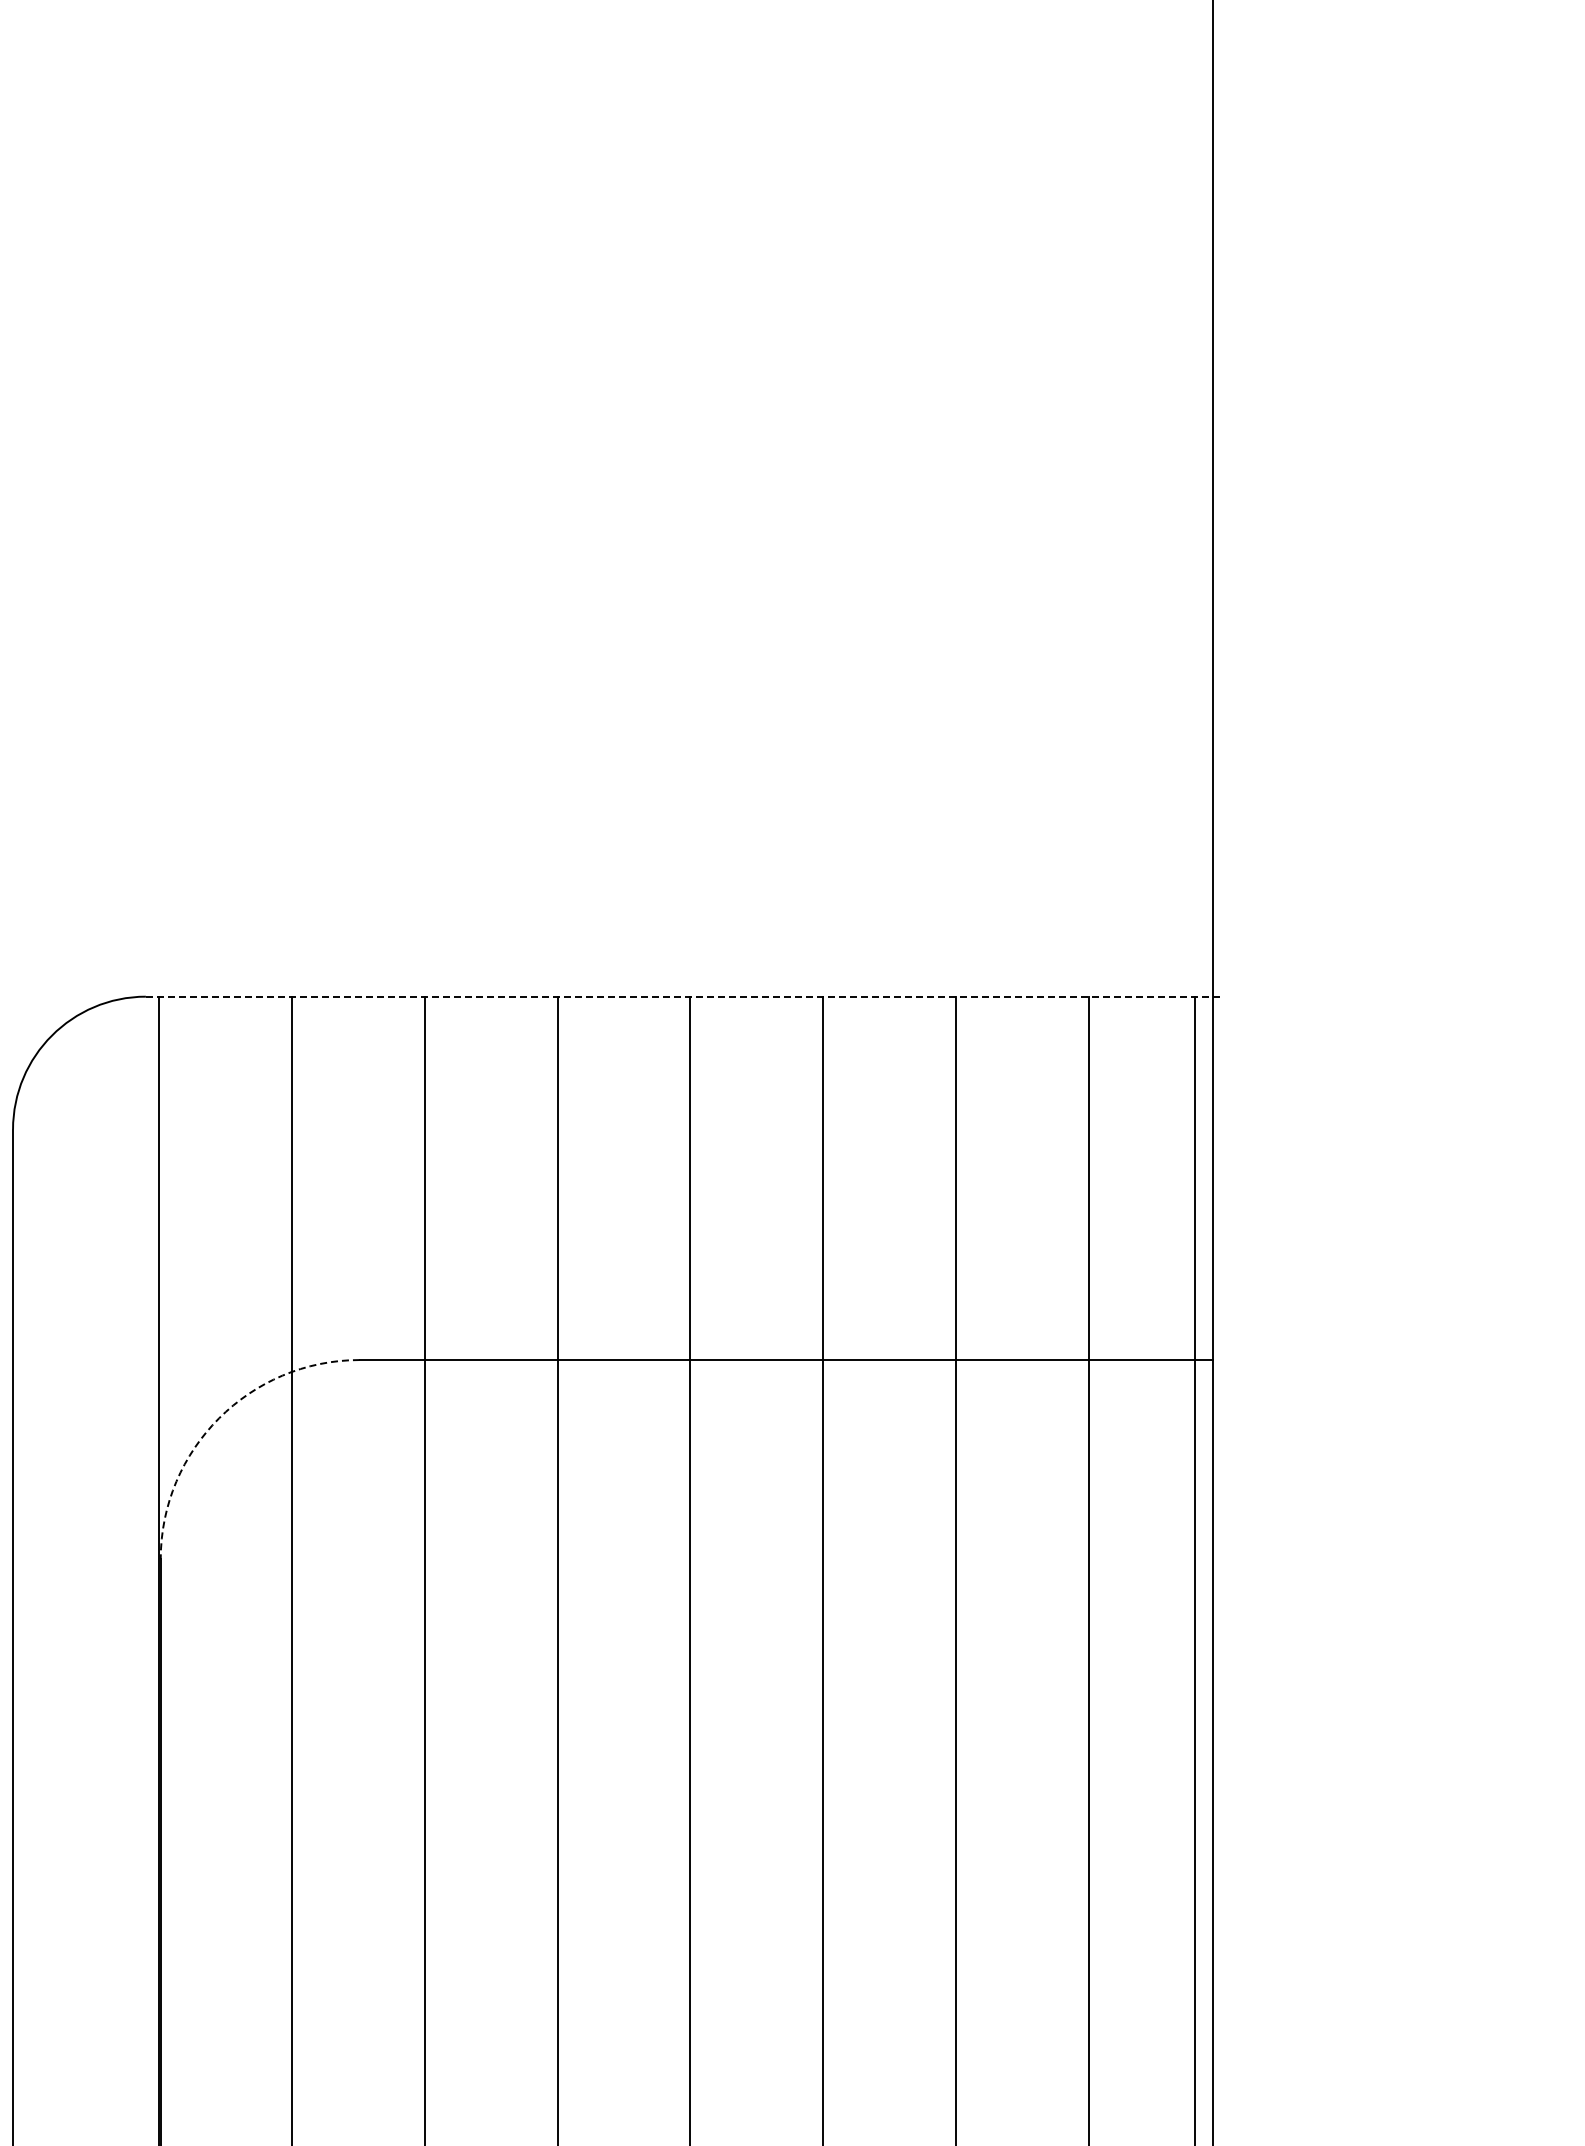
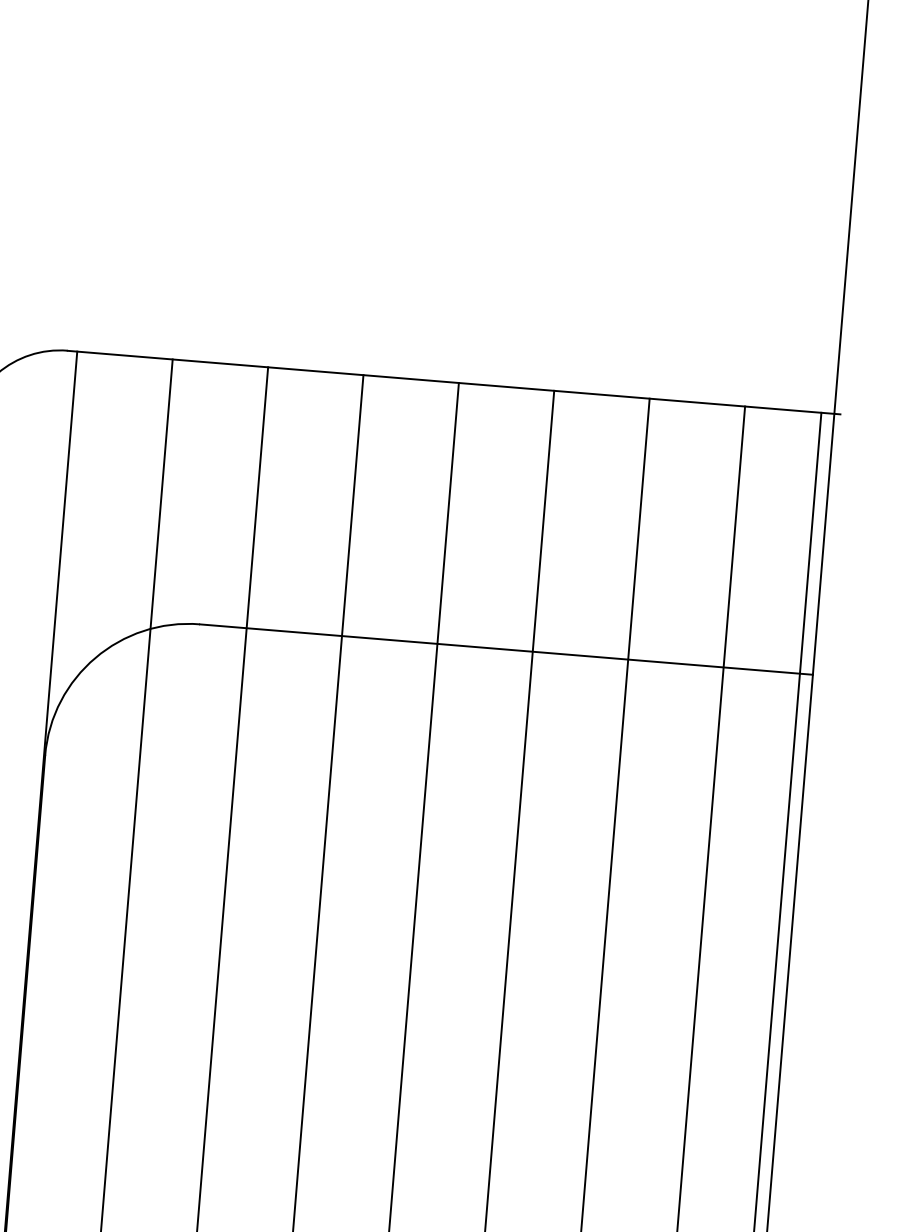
line: (683, 996) -> (453, 382), dashed -> solid
arc: (219, 1418) -> (95, 658), dashed -> solid

